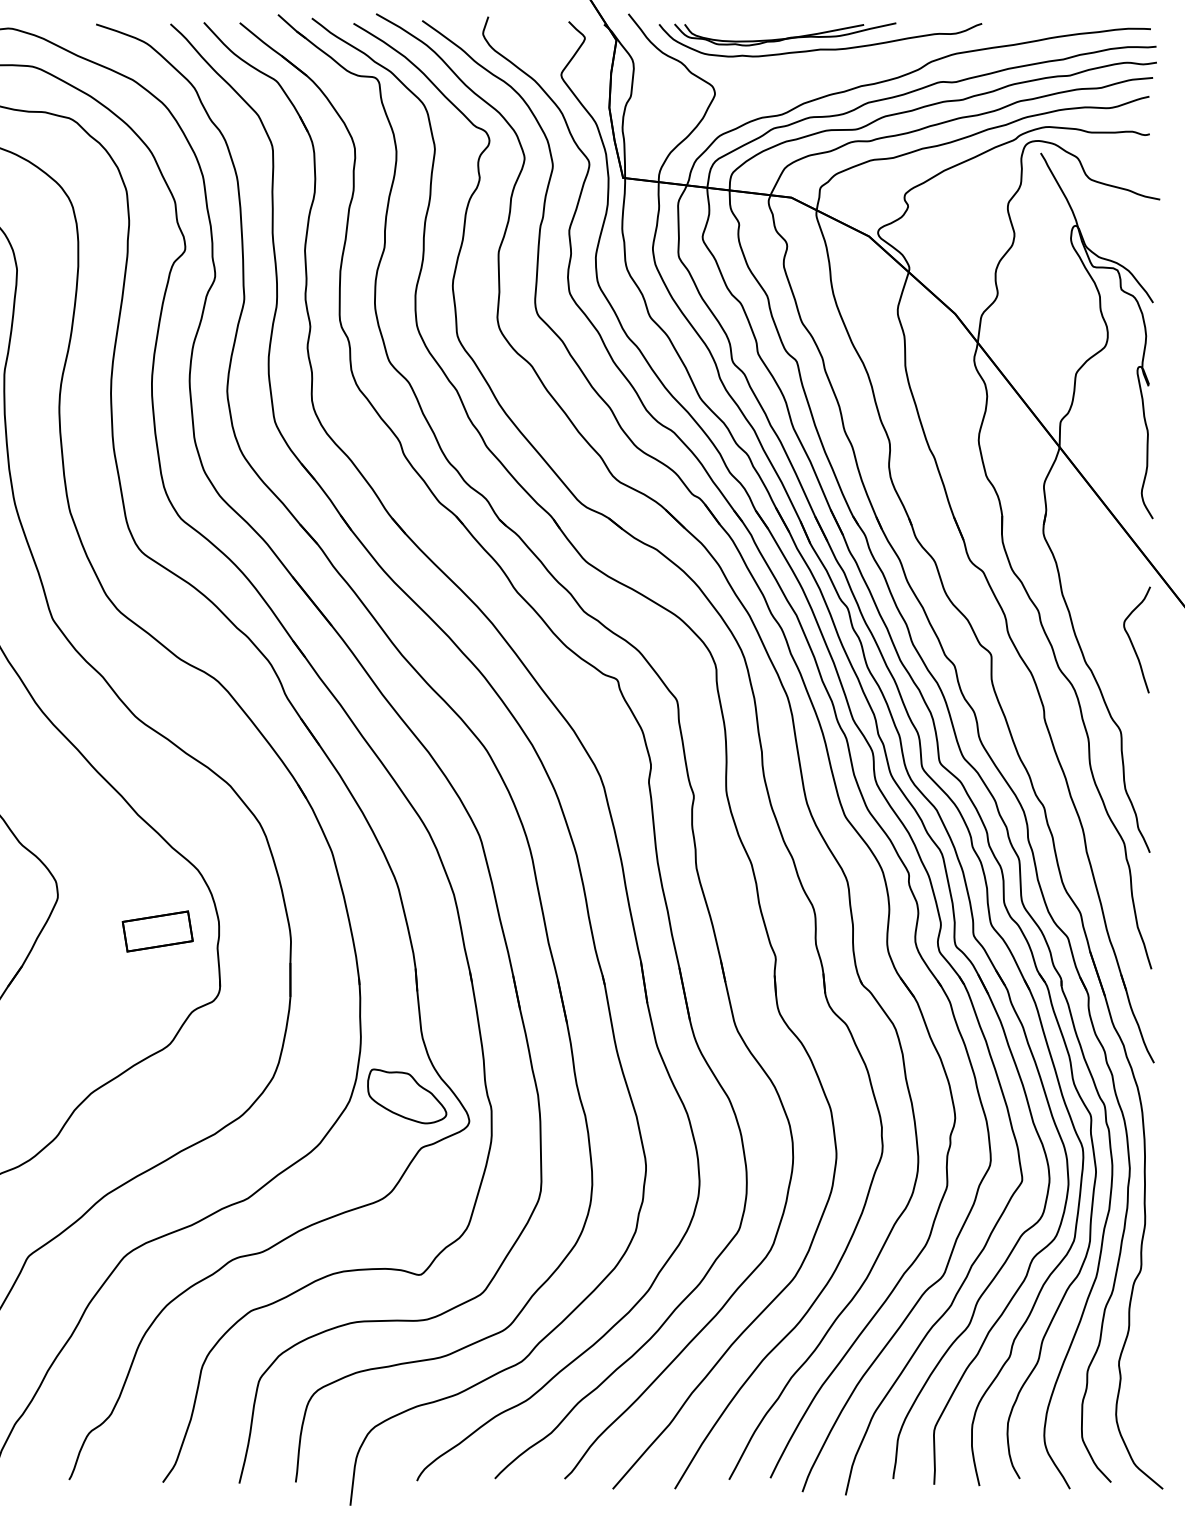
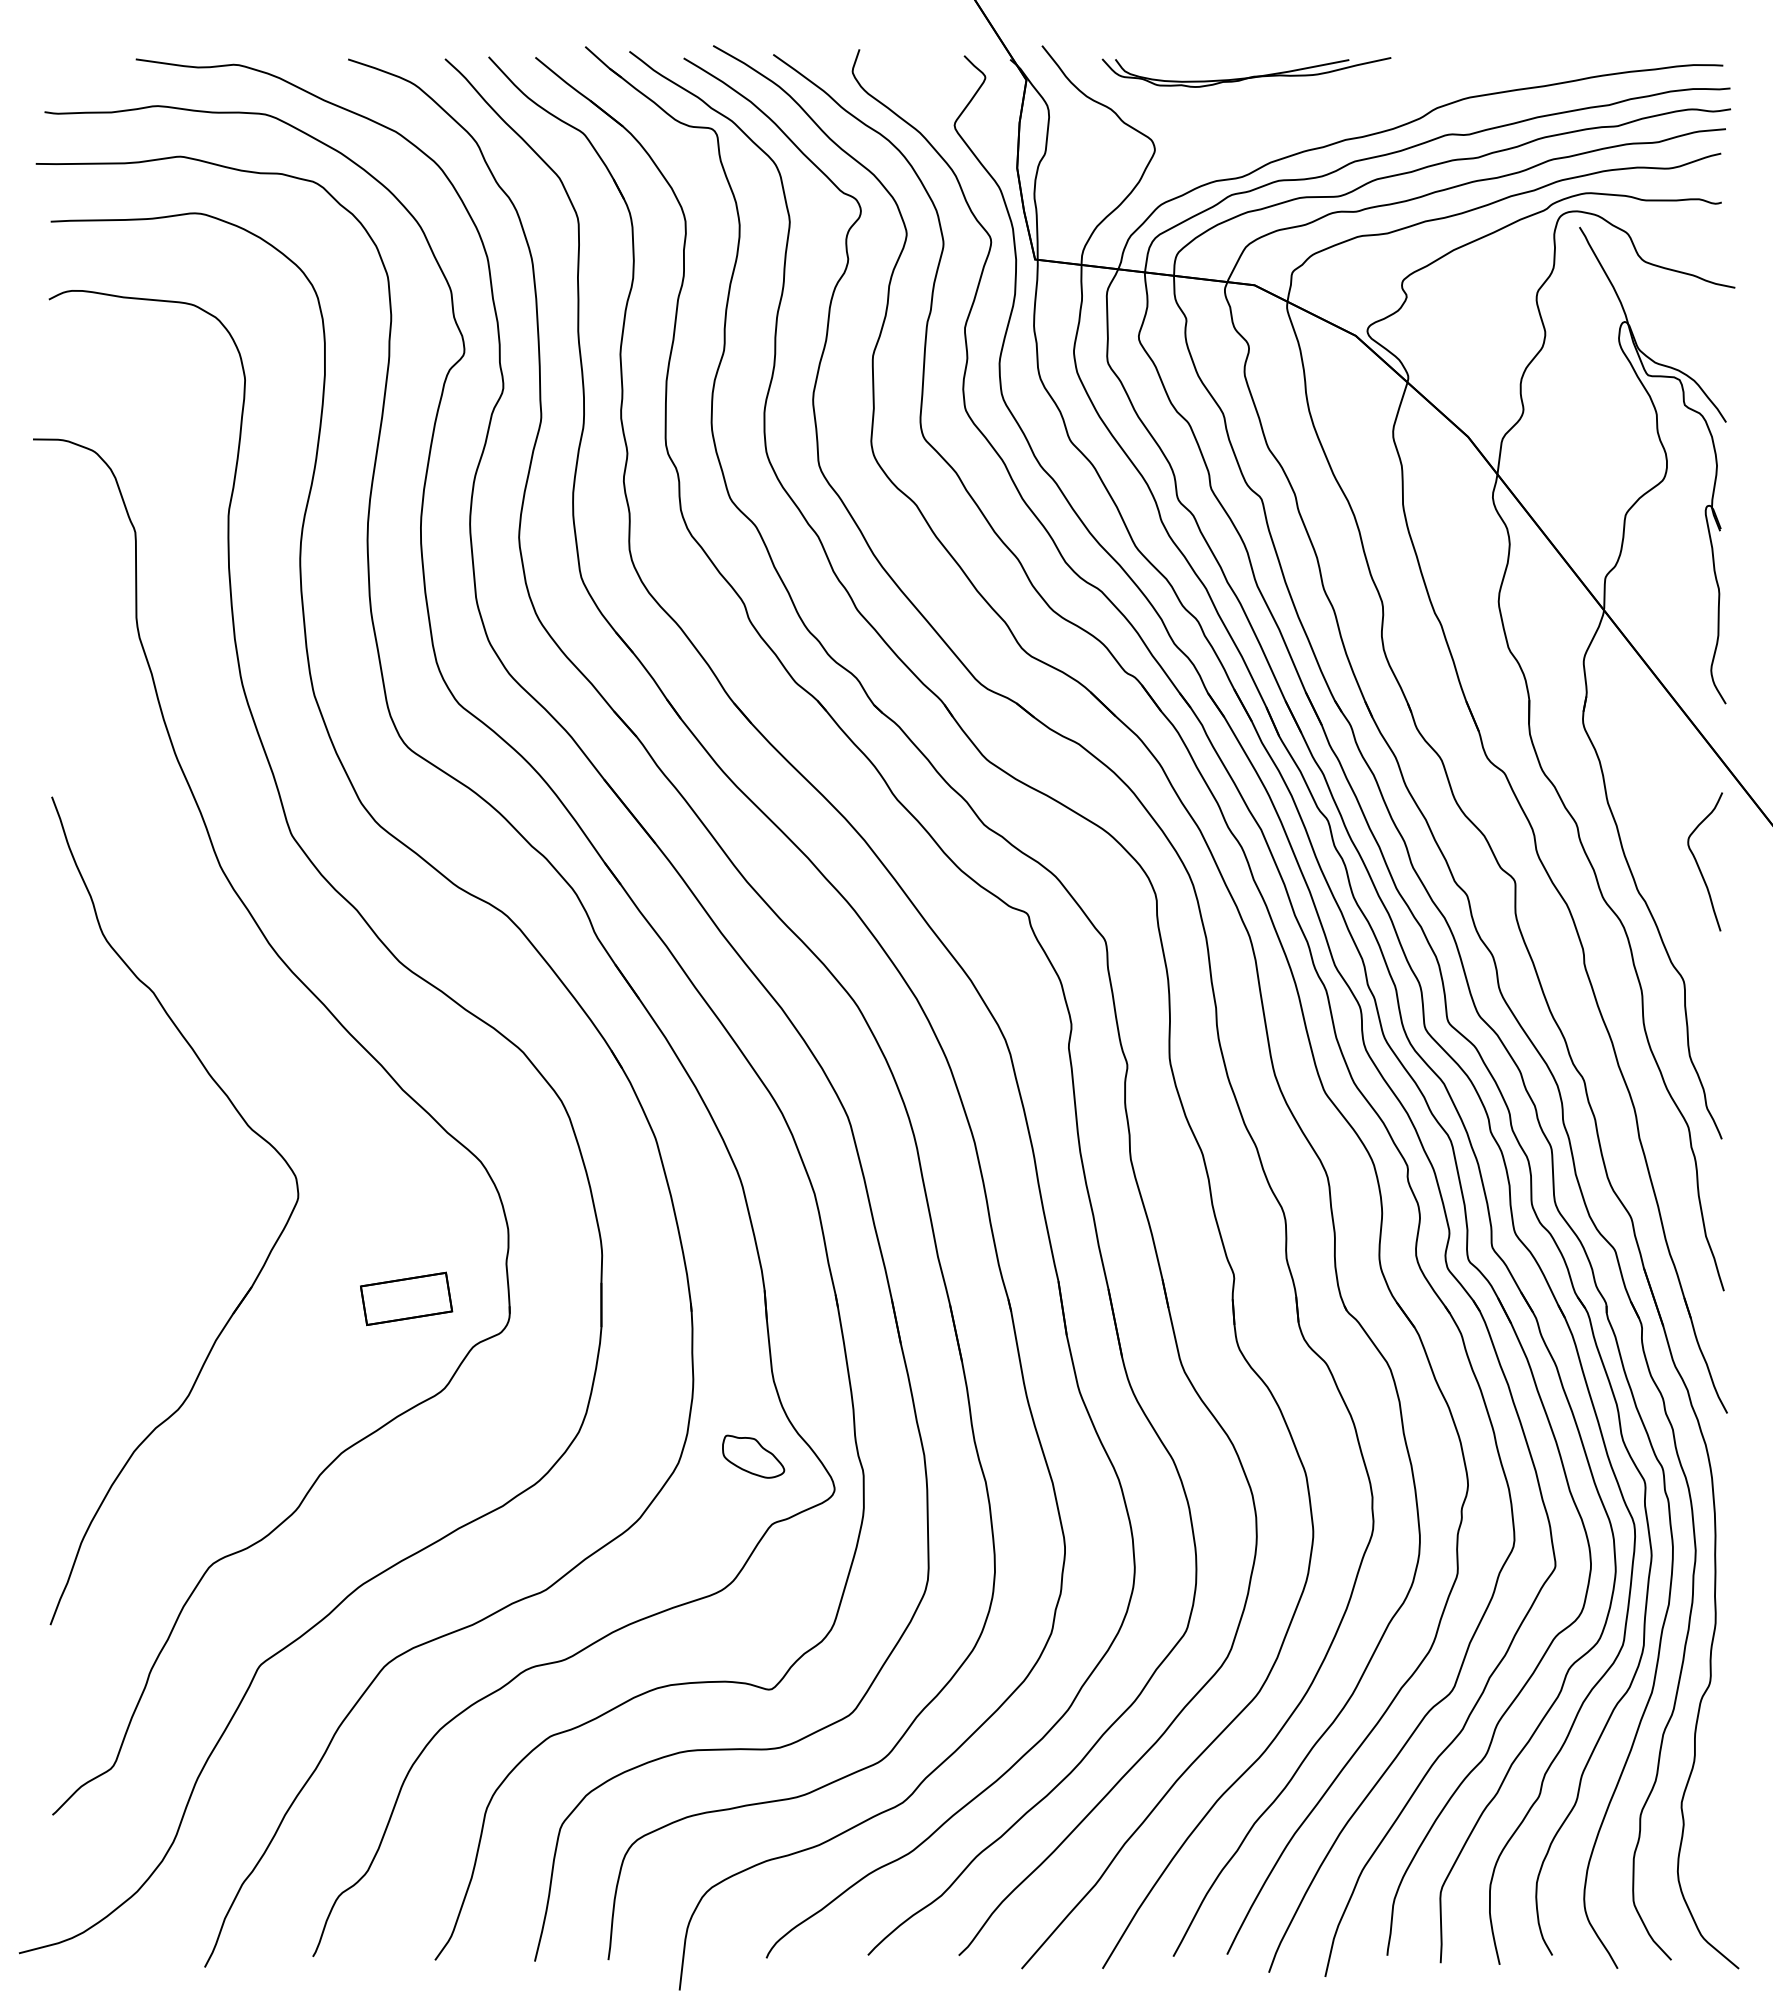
curve: (820, 49) -> (1292, 91), removed
part: (157, 931) -> (406, 1298), moved
part: (407, 1096) -> (753, 1456), size x0.6

